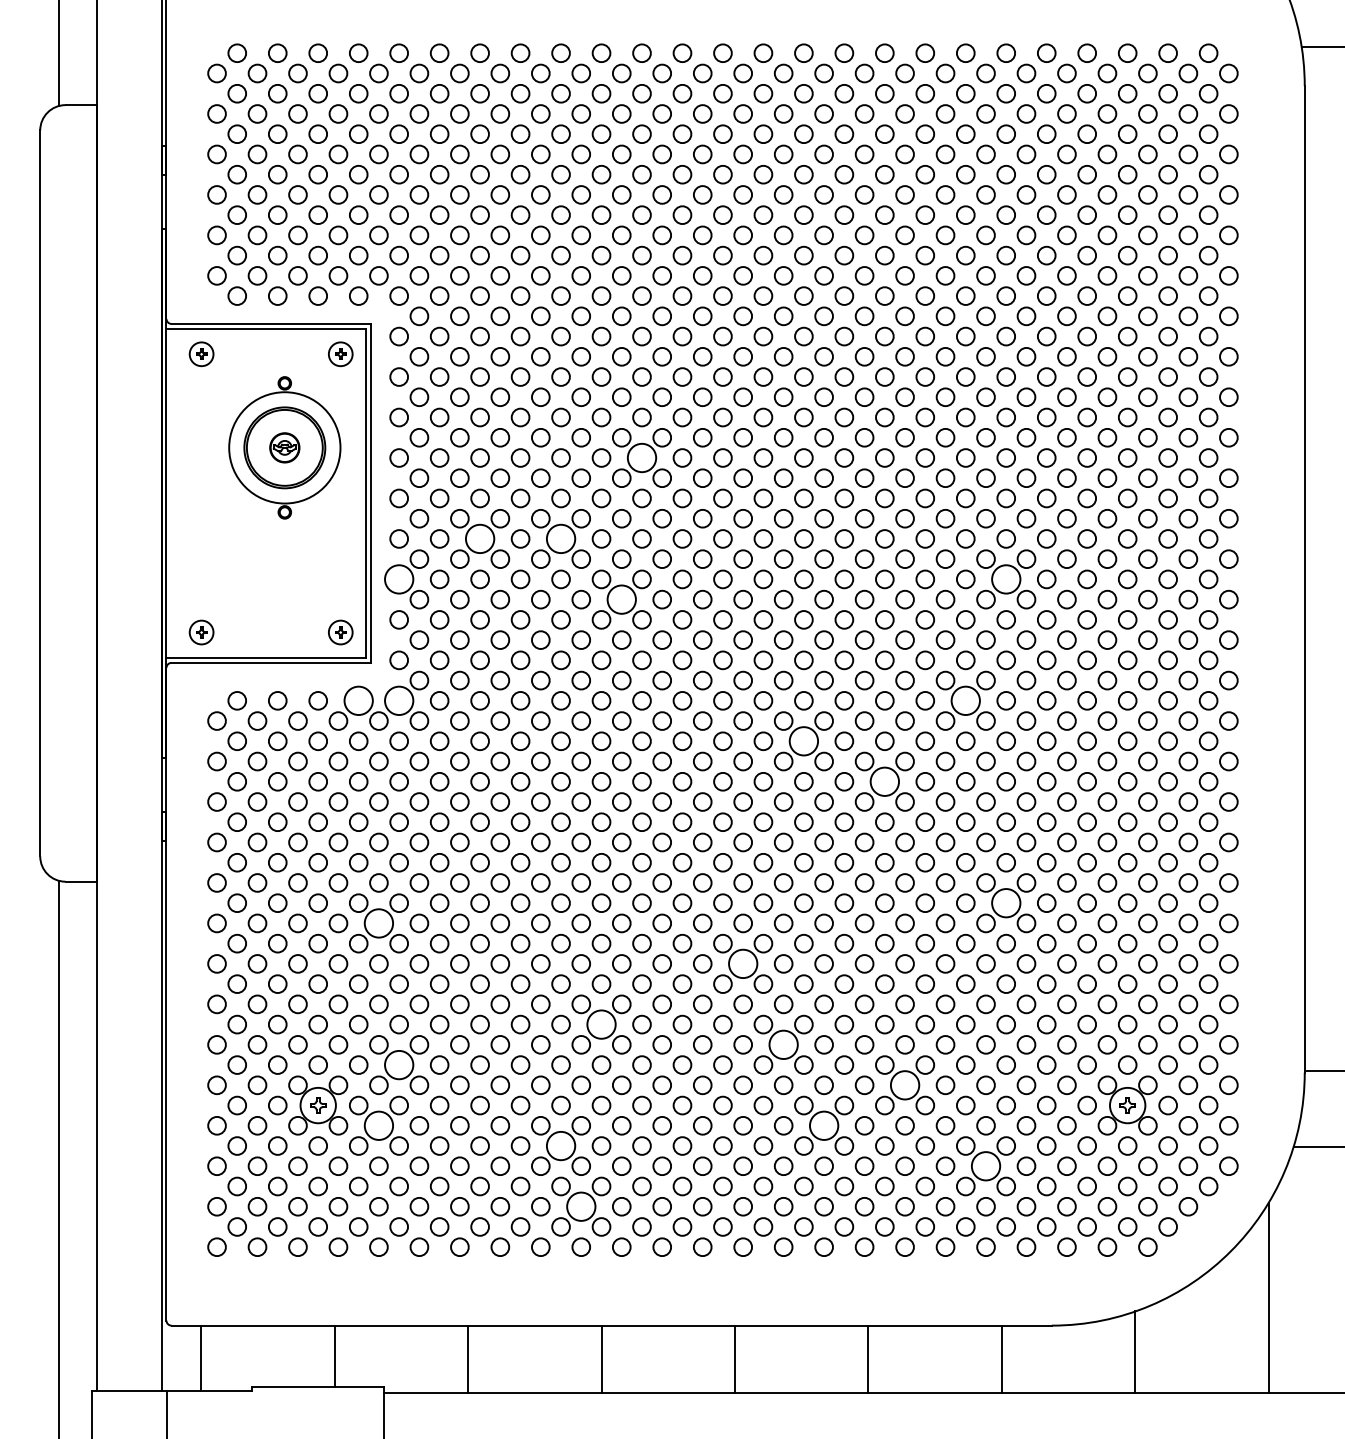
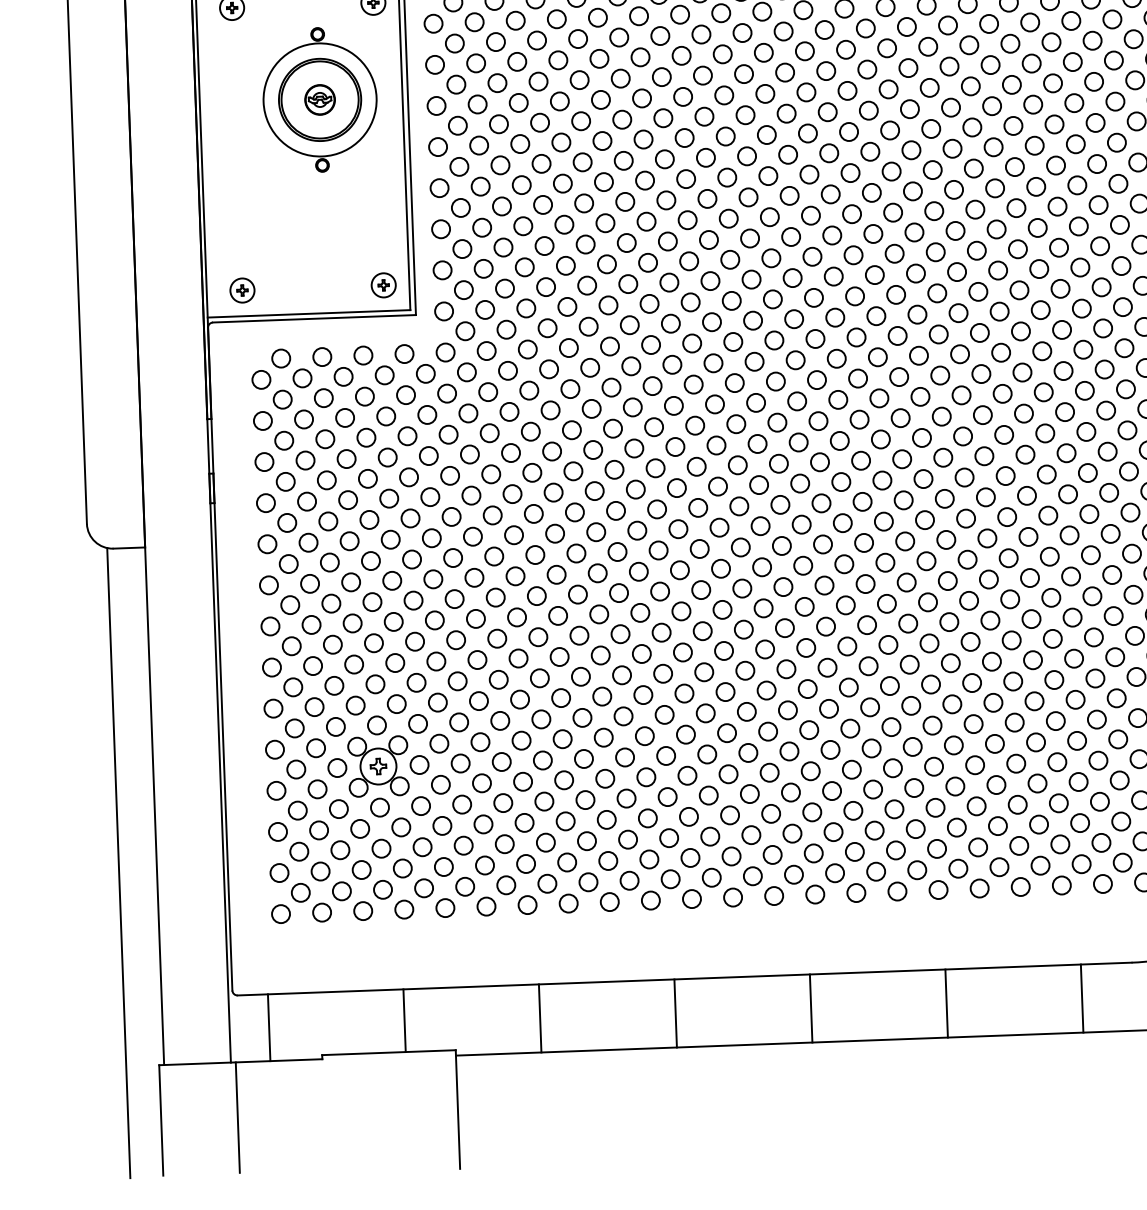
circle: (641, 457) -> (682, 96), size x0.62
circle: (479, 538) -> (521, 184), size x0.62
circle: (560, 538) -> (603, 181), size x0.62
circle: (399, 579) -> (441, 229), size x0.62
circle: (1006, 579) -> (1057, 206), size x0.62
circle: (621, 599) -> (667, 241), size x0.62
circle: (358, 700) -> (404, 353), size x0.62
circle: (399, 700) -> (445, 352), size x0.62
circle: (965, 700) -> (1020, 331), size x0.62
circle: (803, 741) -> (857, 378), size x0.62
circle: (884, 781) -> (941, 416), size x0.62
circle: (1006, 903) -> (1069, 535), size x0.62
circle: (378, 923) -> (432, 579), size x0.62
circle: (743, 963) -> (805, 606), size x0.62
circle: (601, 1024) -> (663, 673), size x0.62
circle: (783, 1044) -> (848, 687), size x0.62
circle: (399, 1064) -> (459, 721), size x0.62
circle: (904, 1085) -> (973, 724), size x0.62
circle: (378, 1125) -> (440, 784), size x0.62
circle: (823, 1125) -> (892, 767), size x0.62
circle: (560, 1145) -> (625, 798), size x0.62
circle: (985, 1166) -> (1058, 803), size x0.62
circle: (581, 1206) -> (649, 859), size x0.62

